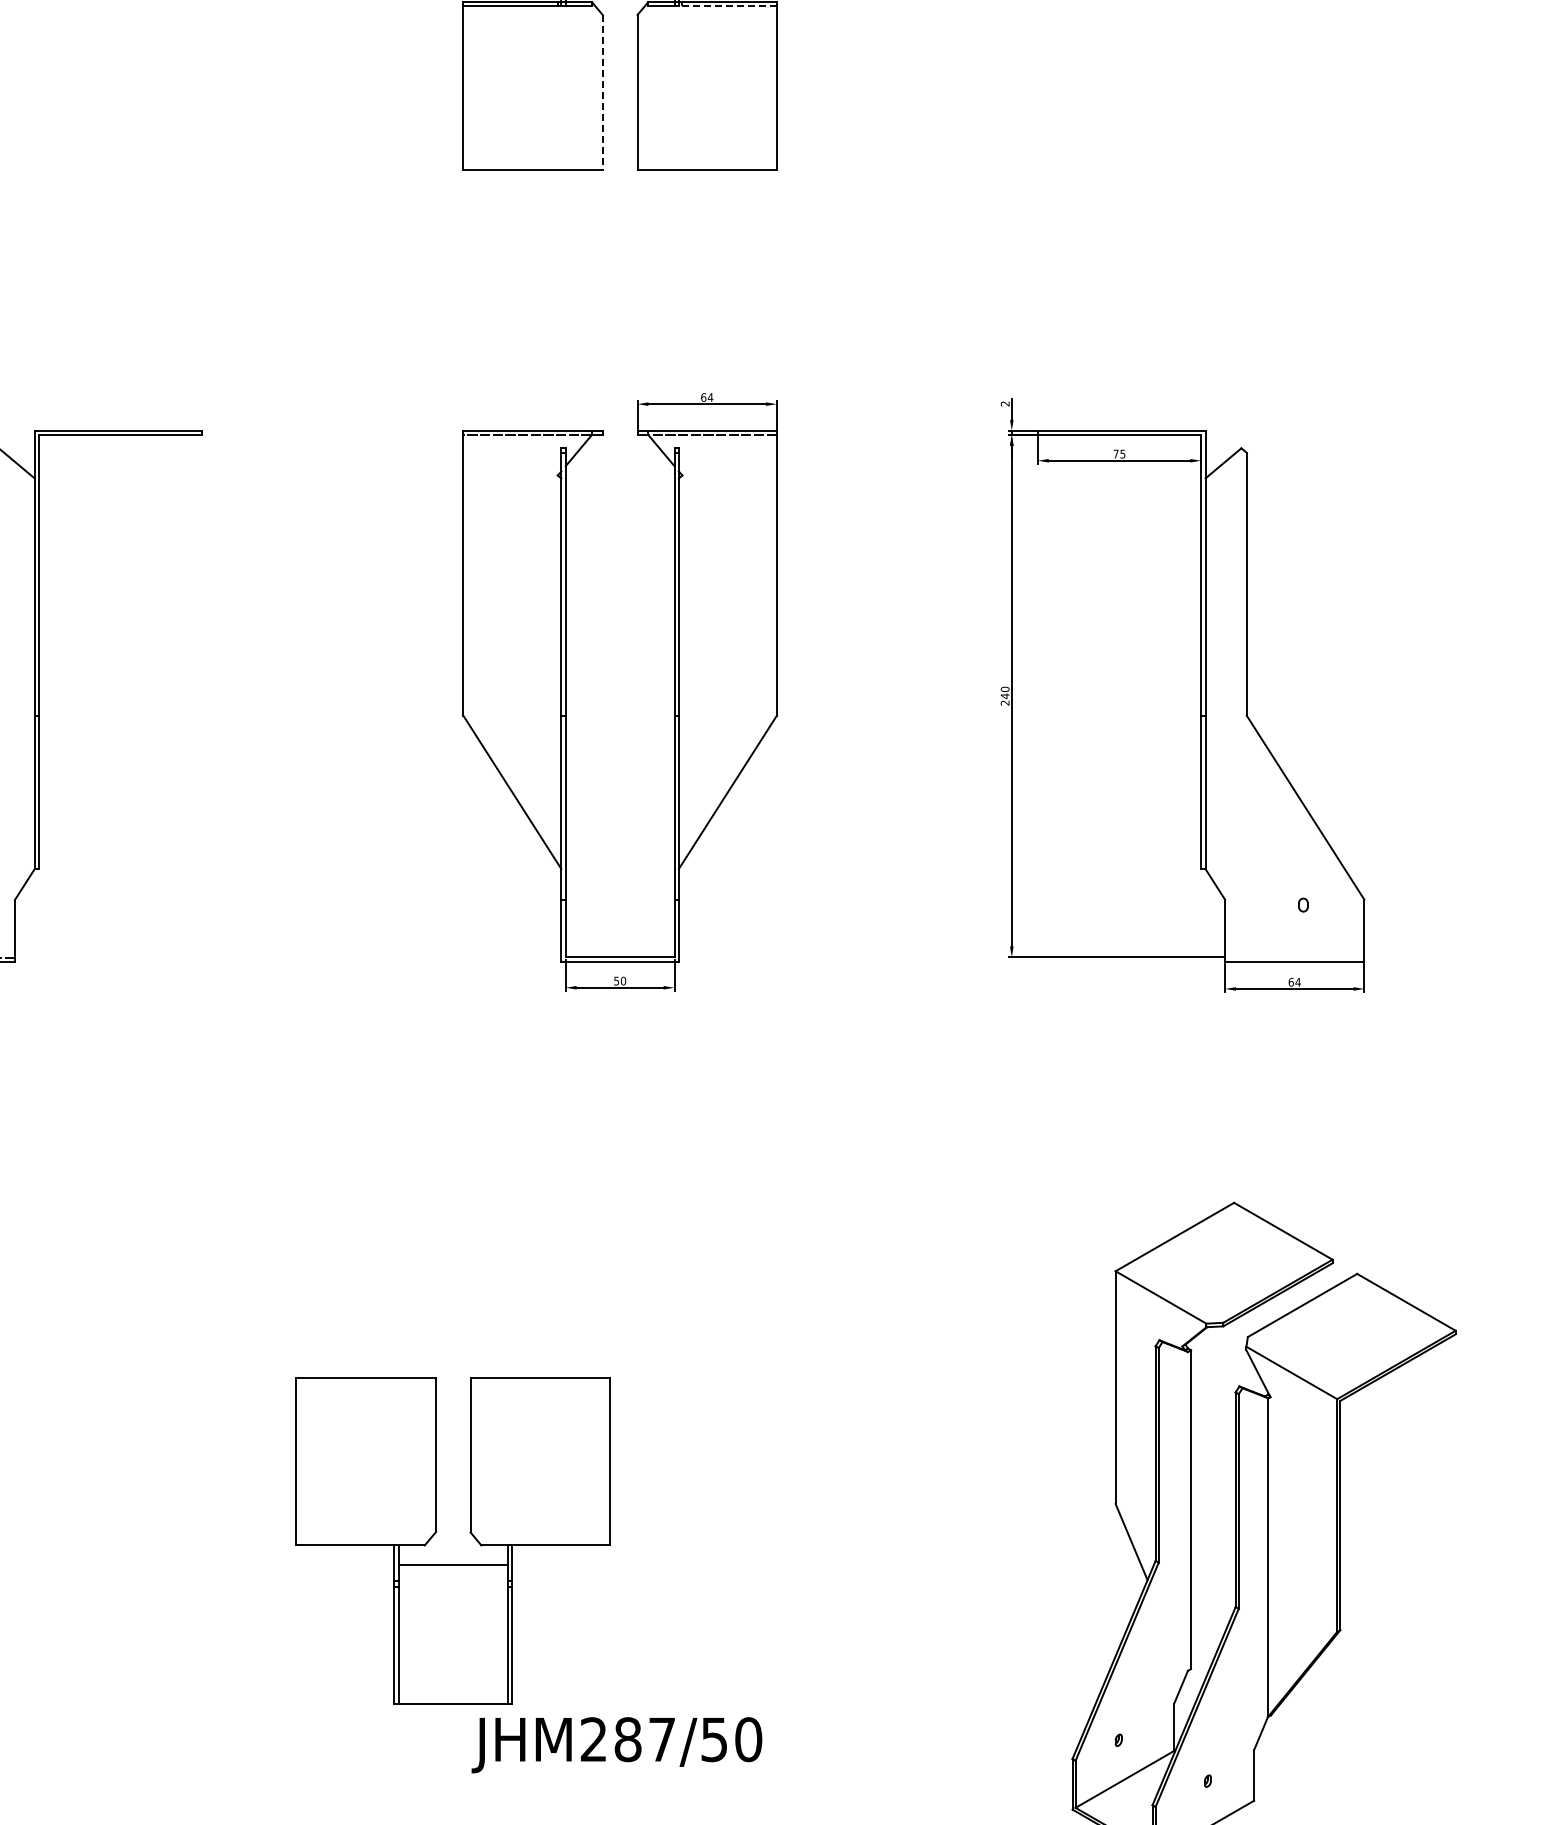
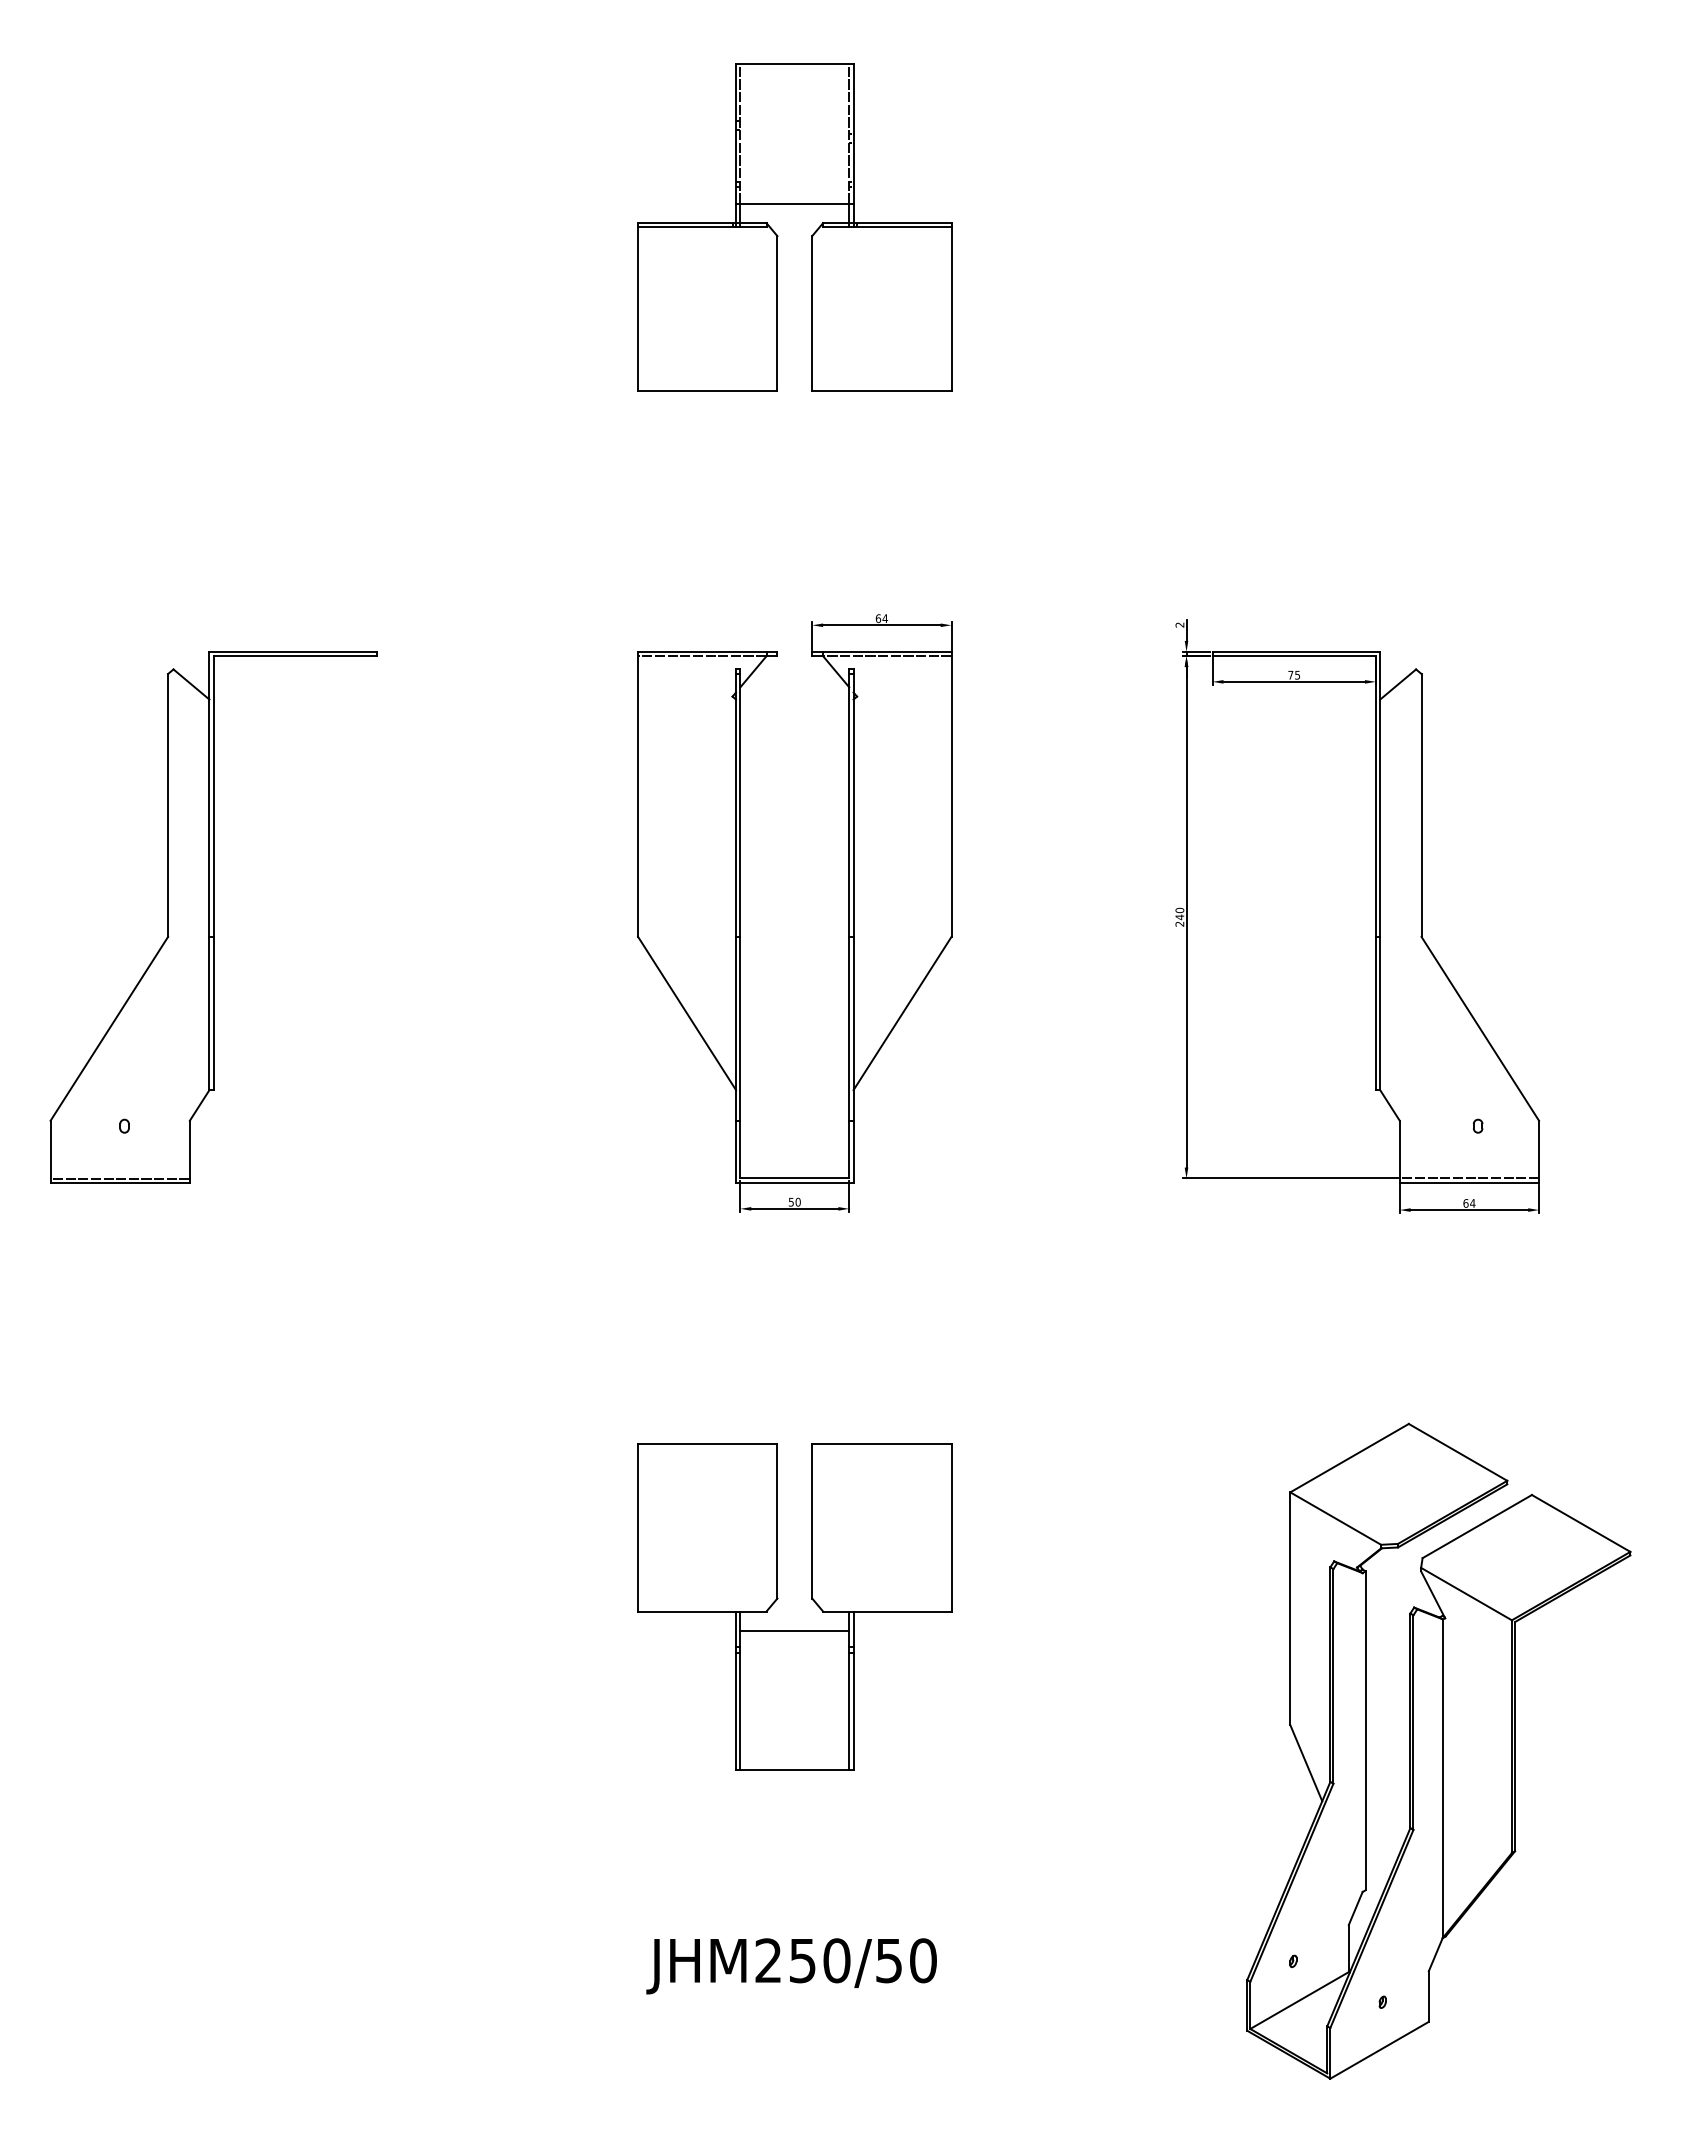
line: (727, 6) -> (902, 227), dashed -> solid
line: (602, 92) -> (777, 313), dashed -> solid
line: (1294, 957) -> (1469, 1178), added
part: (436, 1532) -> (778, 1598), moved
text: (644, 1739) -> (819, 1960), JHM287/50 -> JHM250/50

